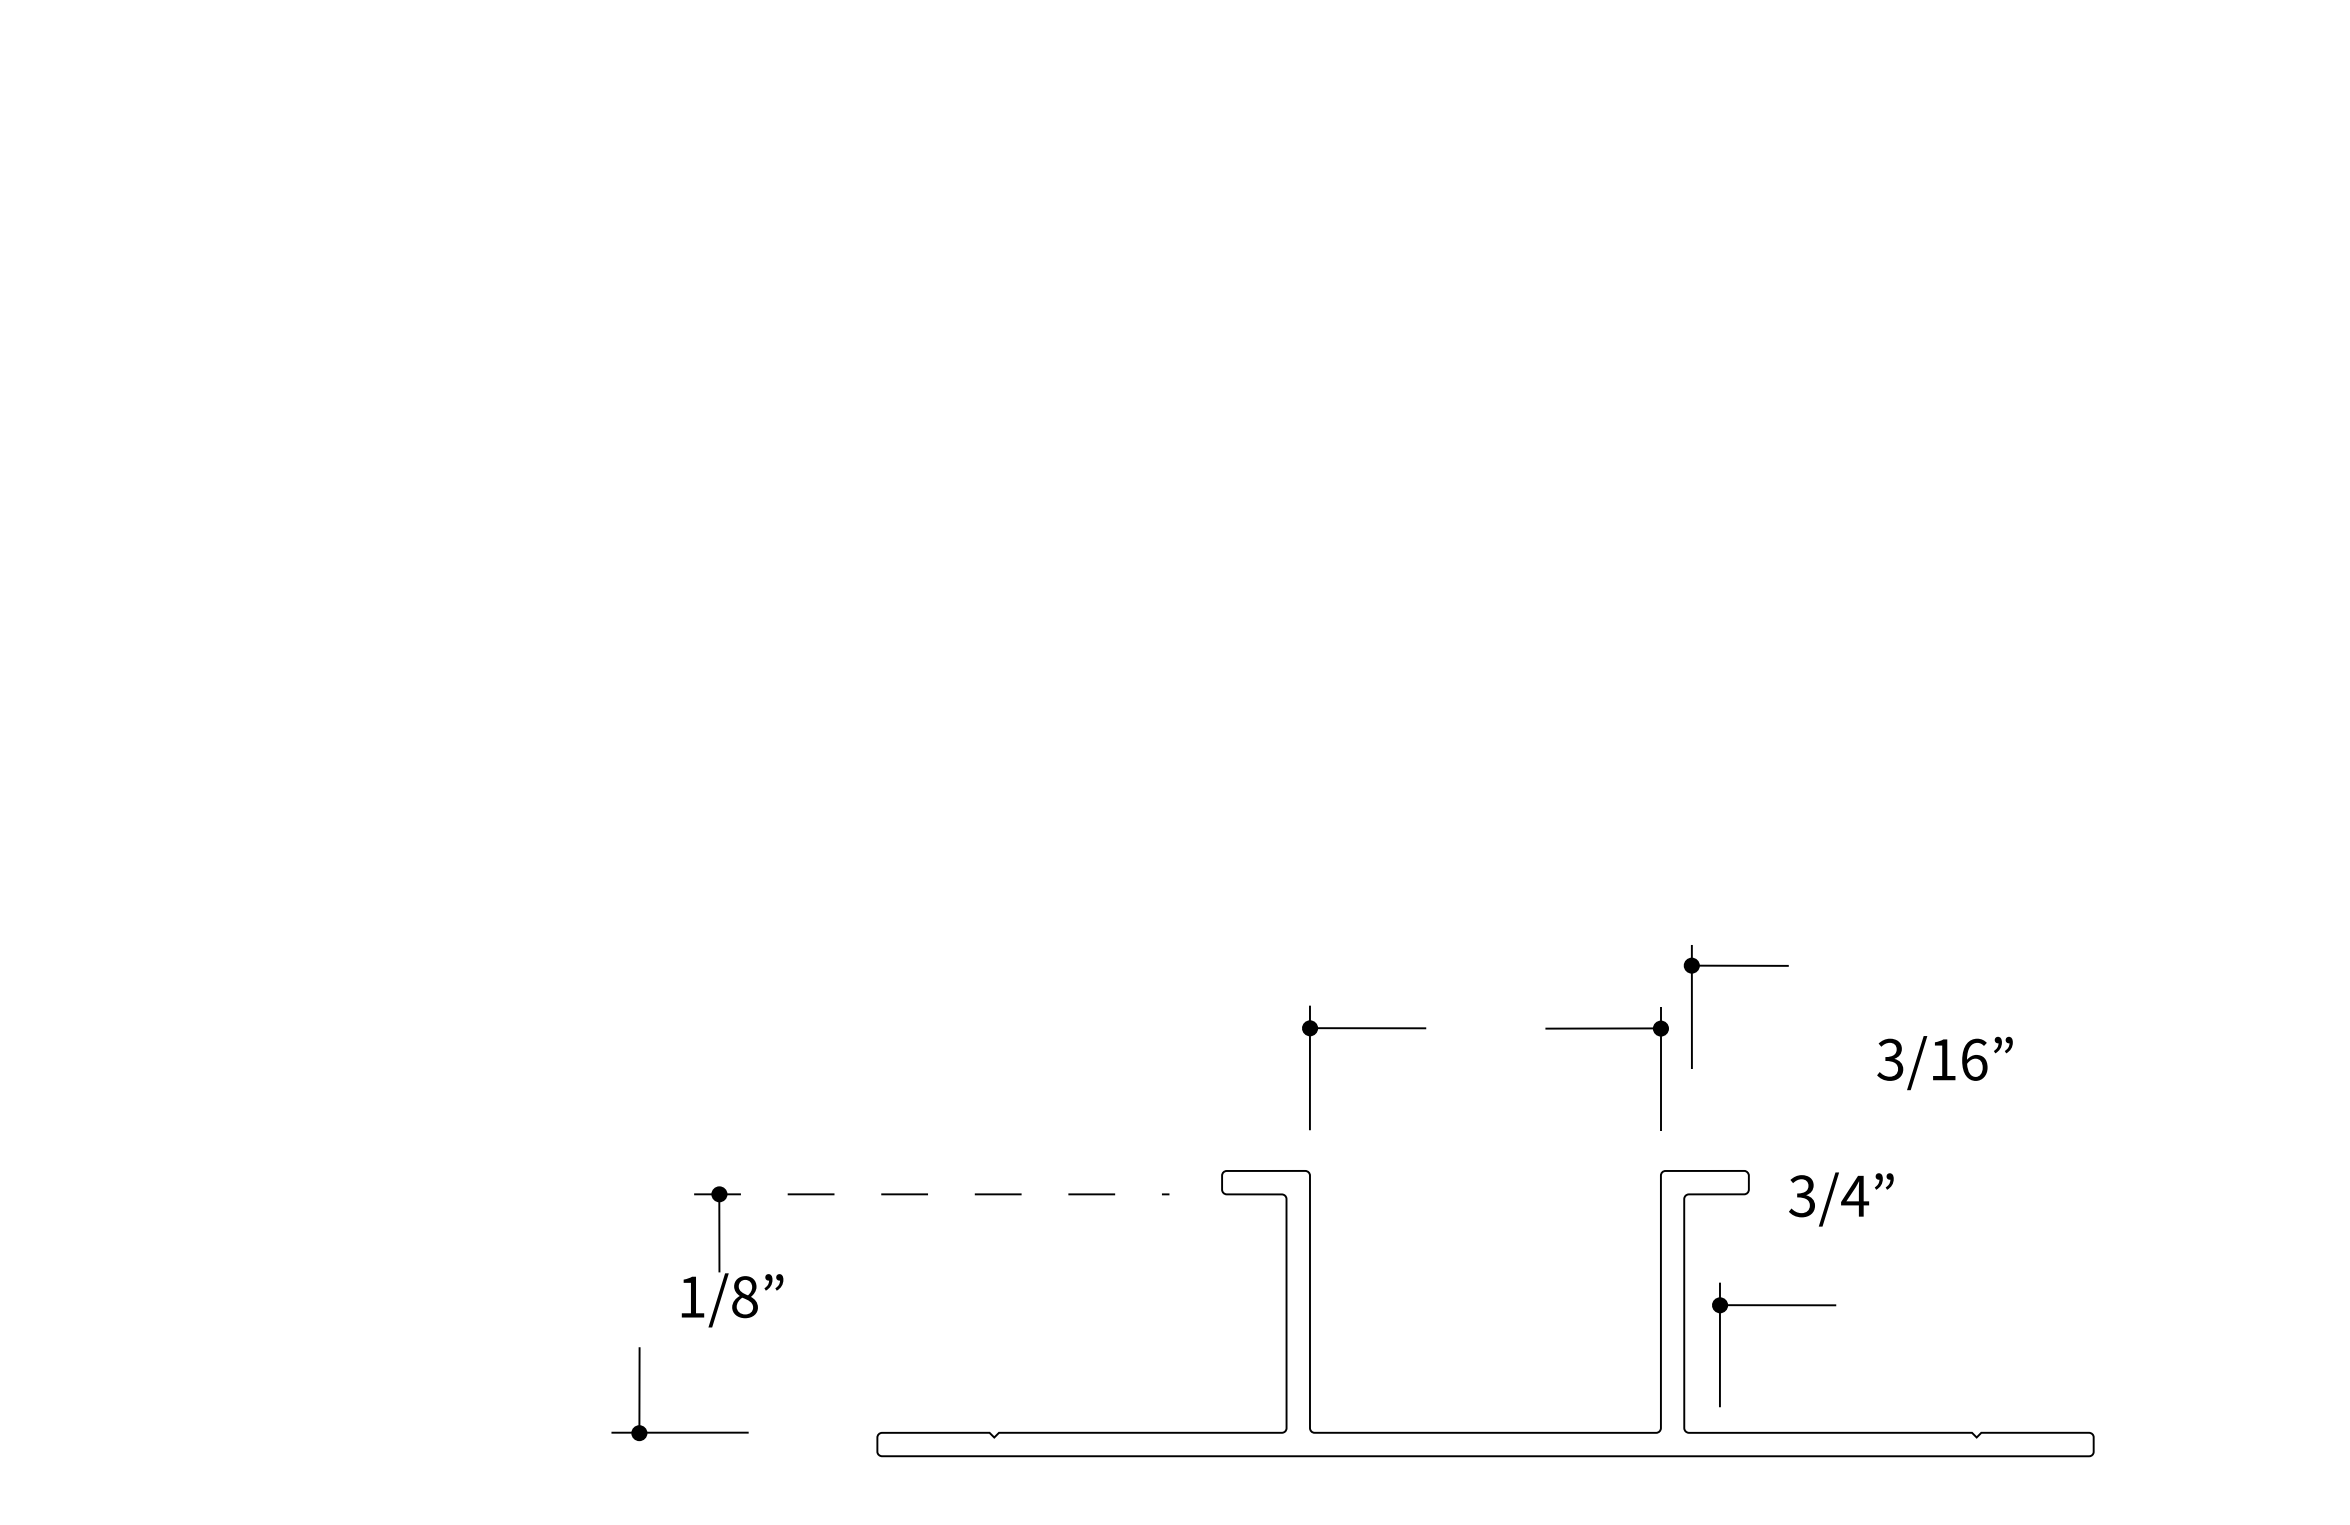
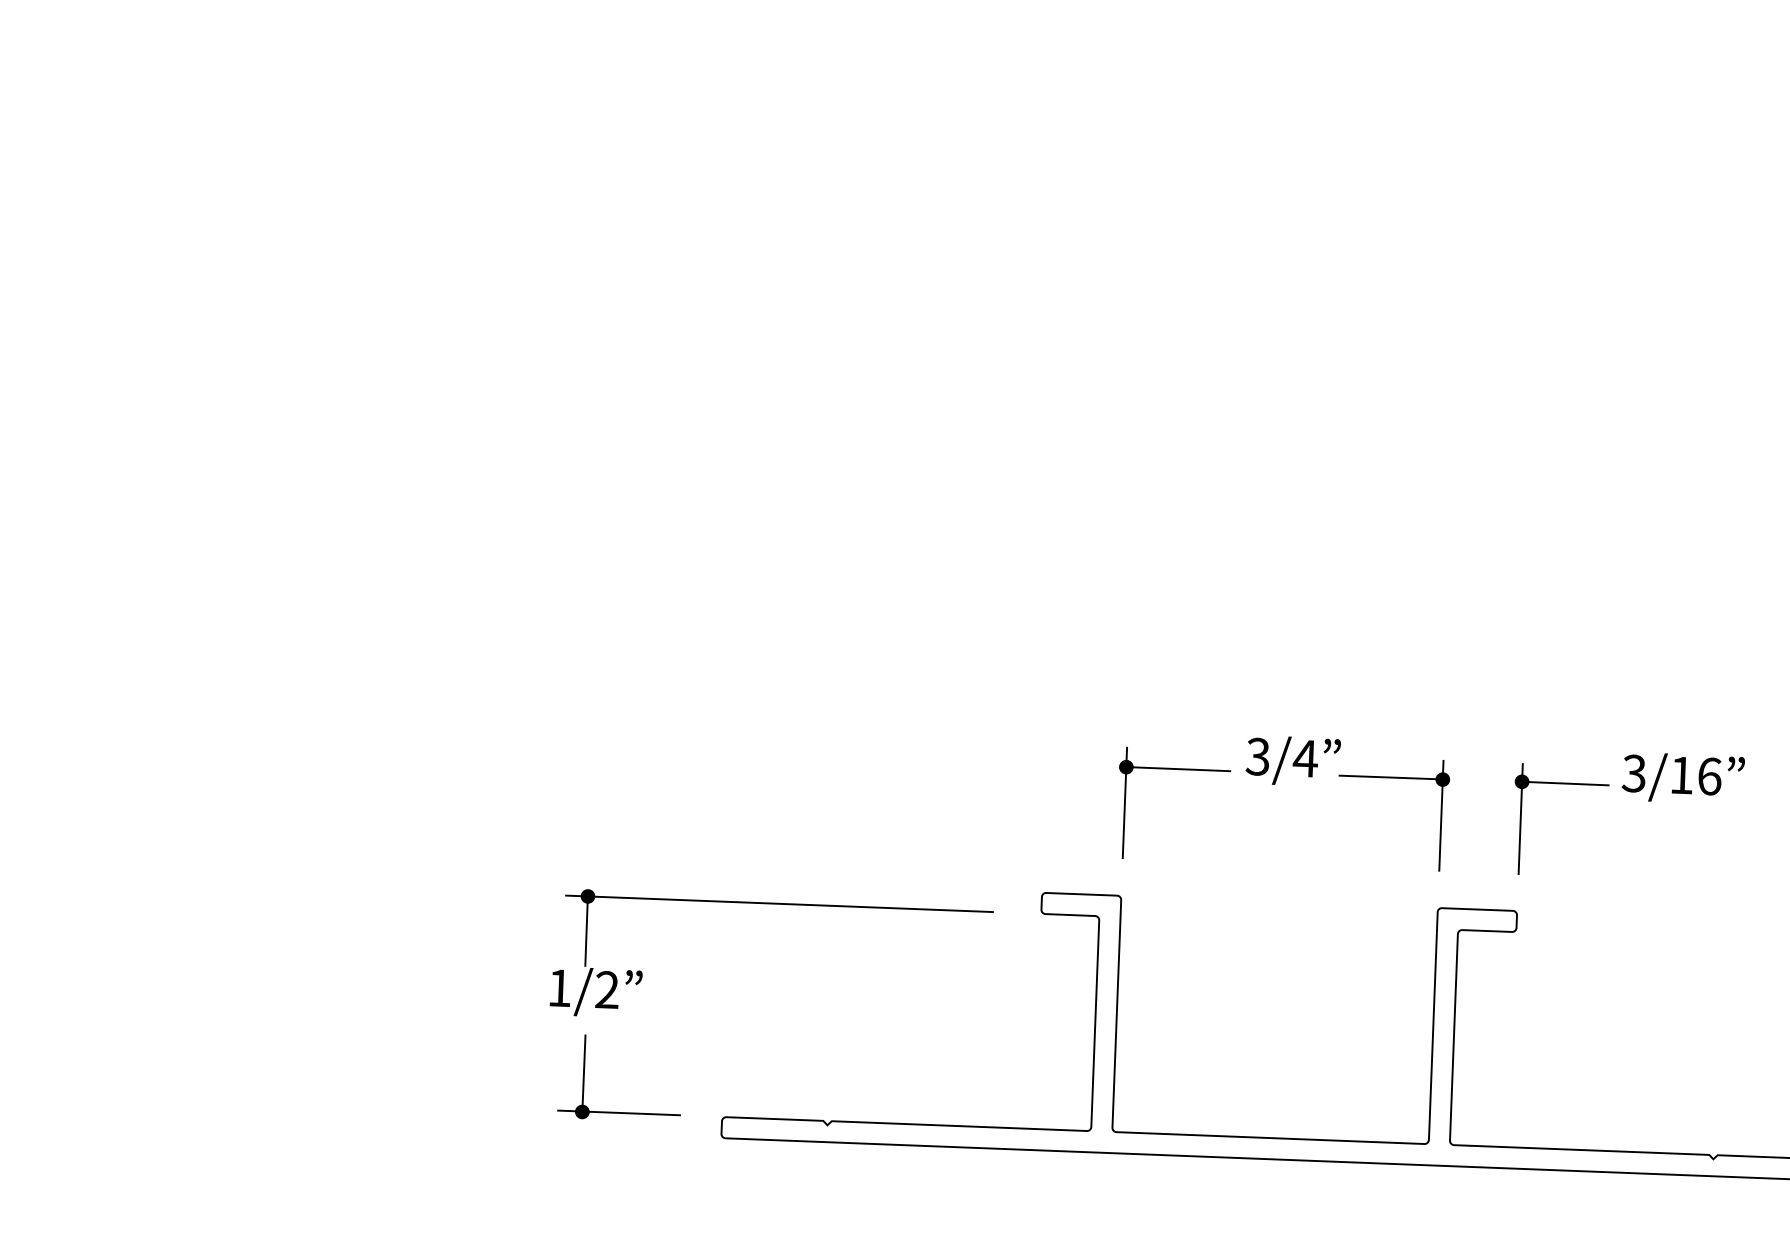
part: (1735, 966) -> (1561, 784), moved
text: (1944, 1063) -> (1682, 778), moved
line: (931, 1194) -> (779, 903), dashed -> solid
text: (1841, 1199) -> (1293, 761), moved
text: (744, 1297) -> (607, 990), 1/8 -> 1/2
part: (1774, 1306) -> (1535, 1034), removed
part: (679, 1431) -> (618, 1111), moved

